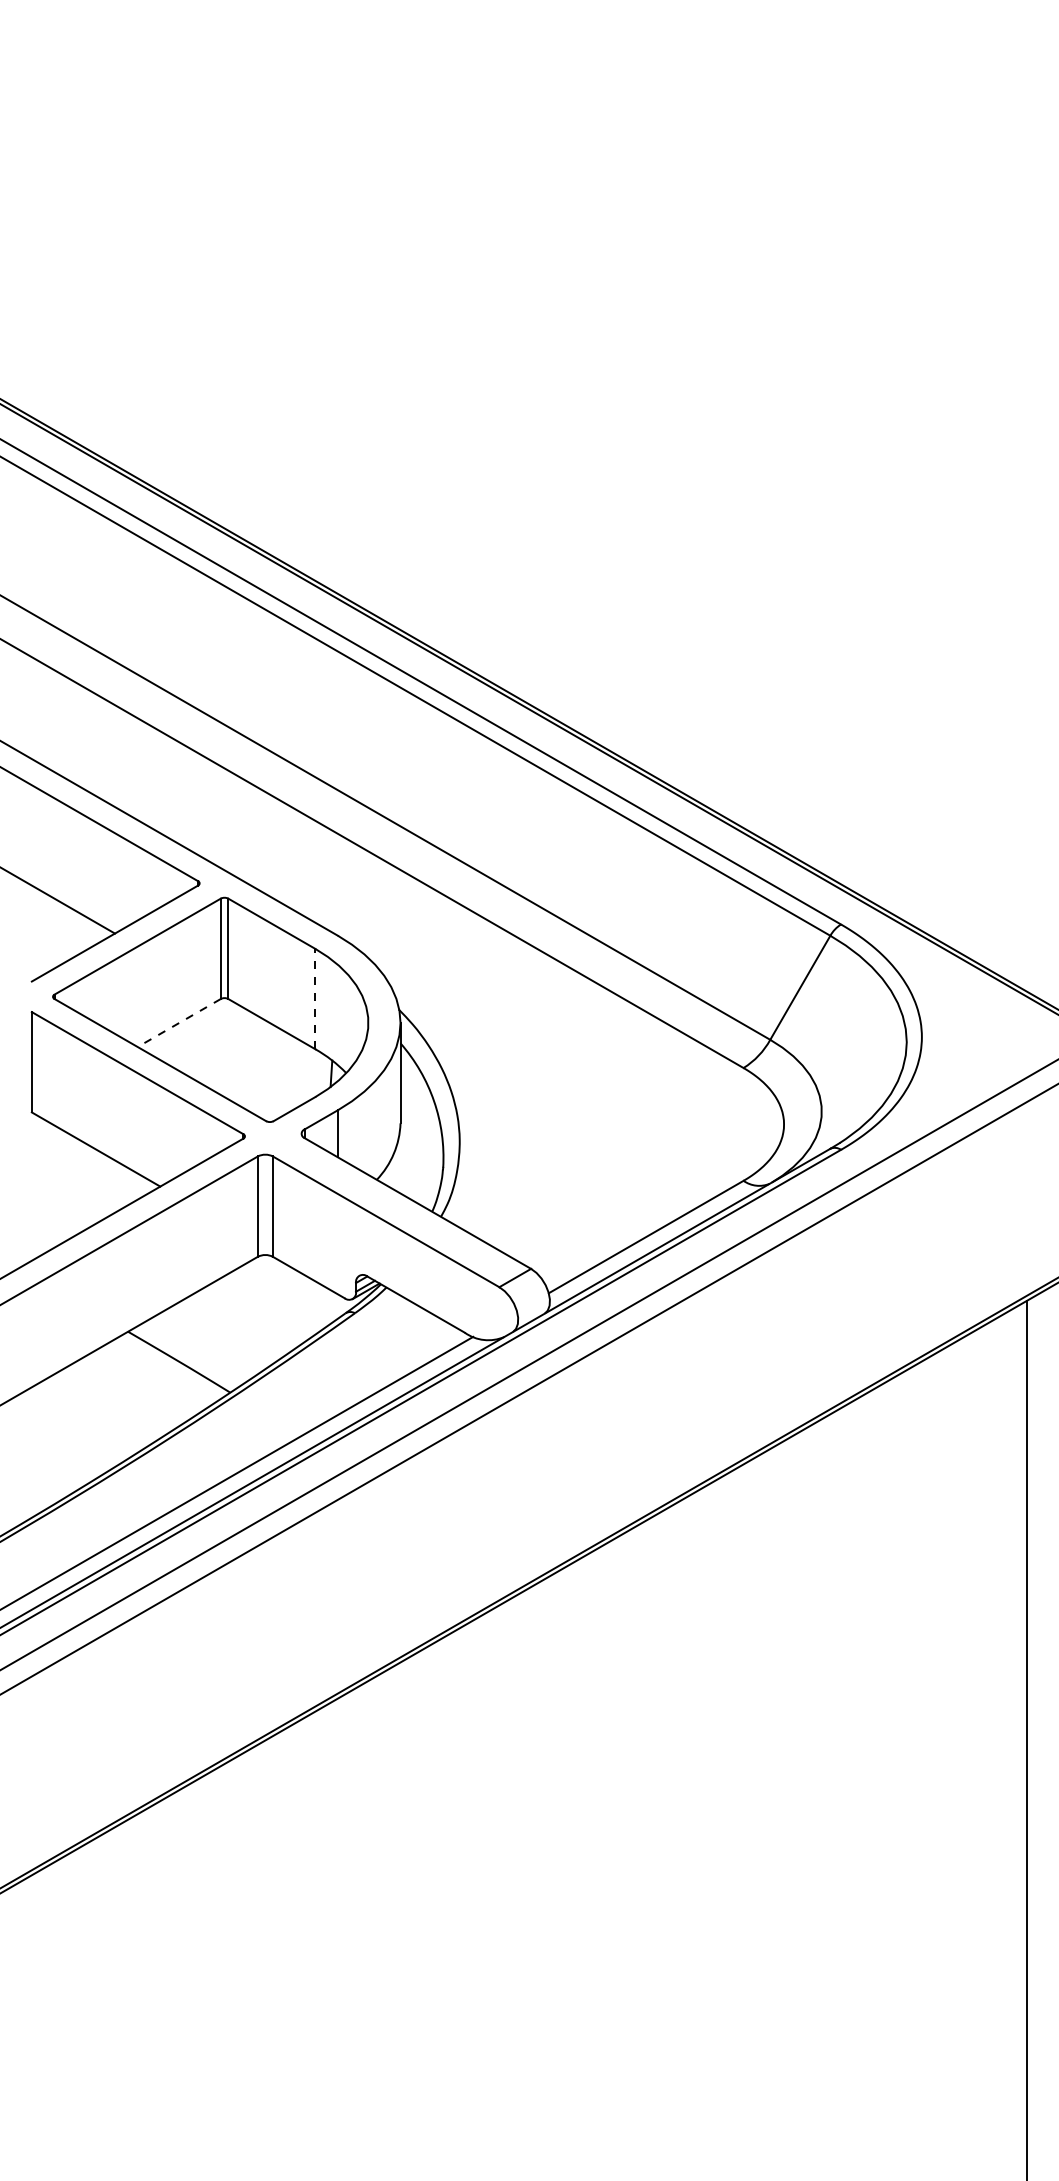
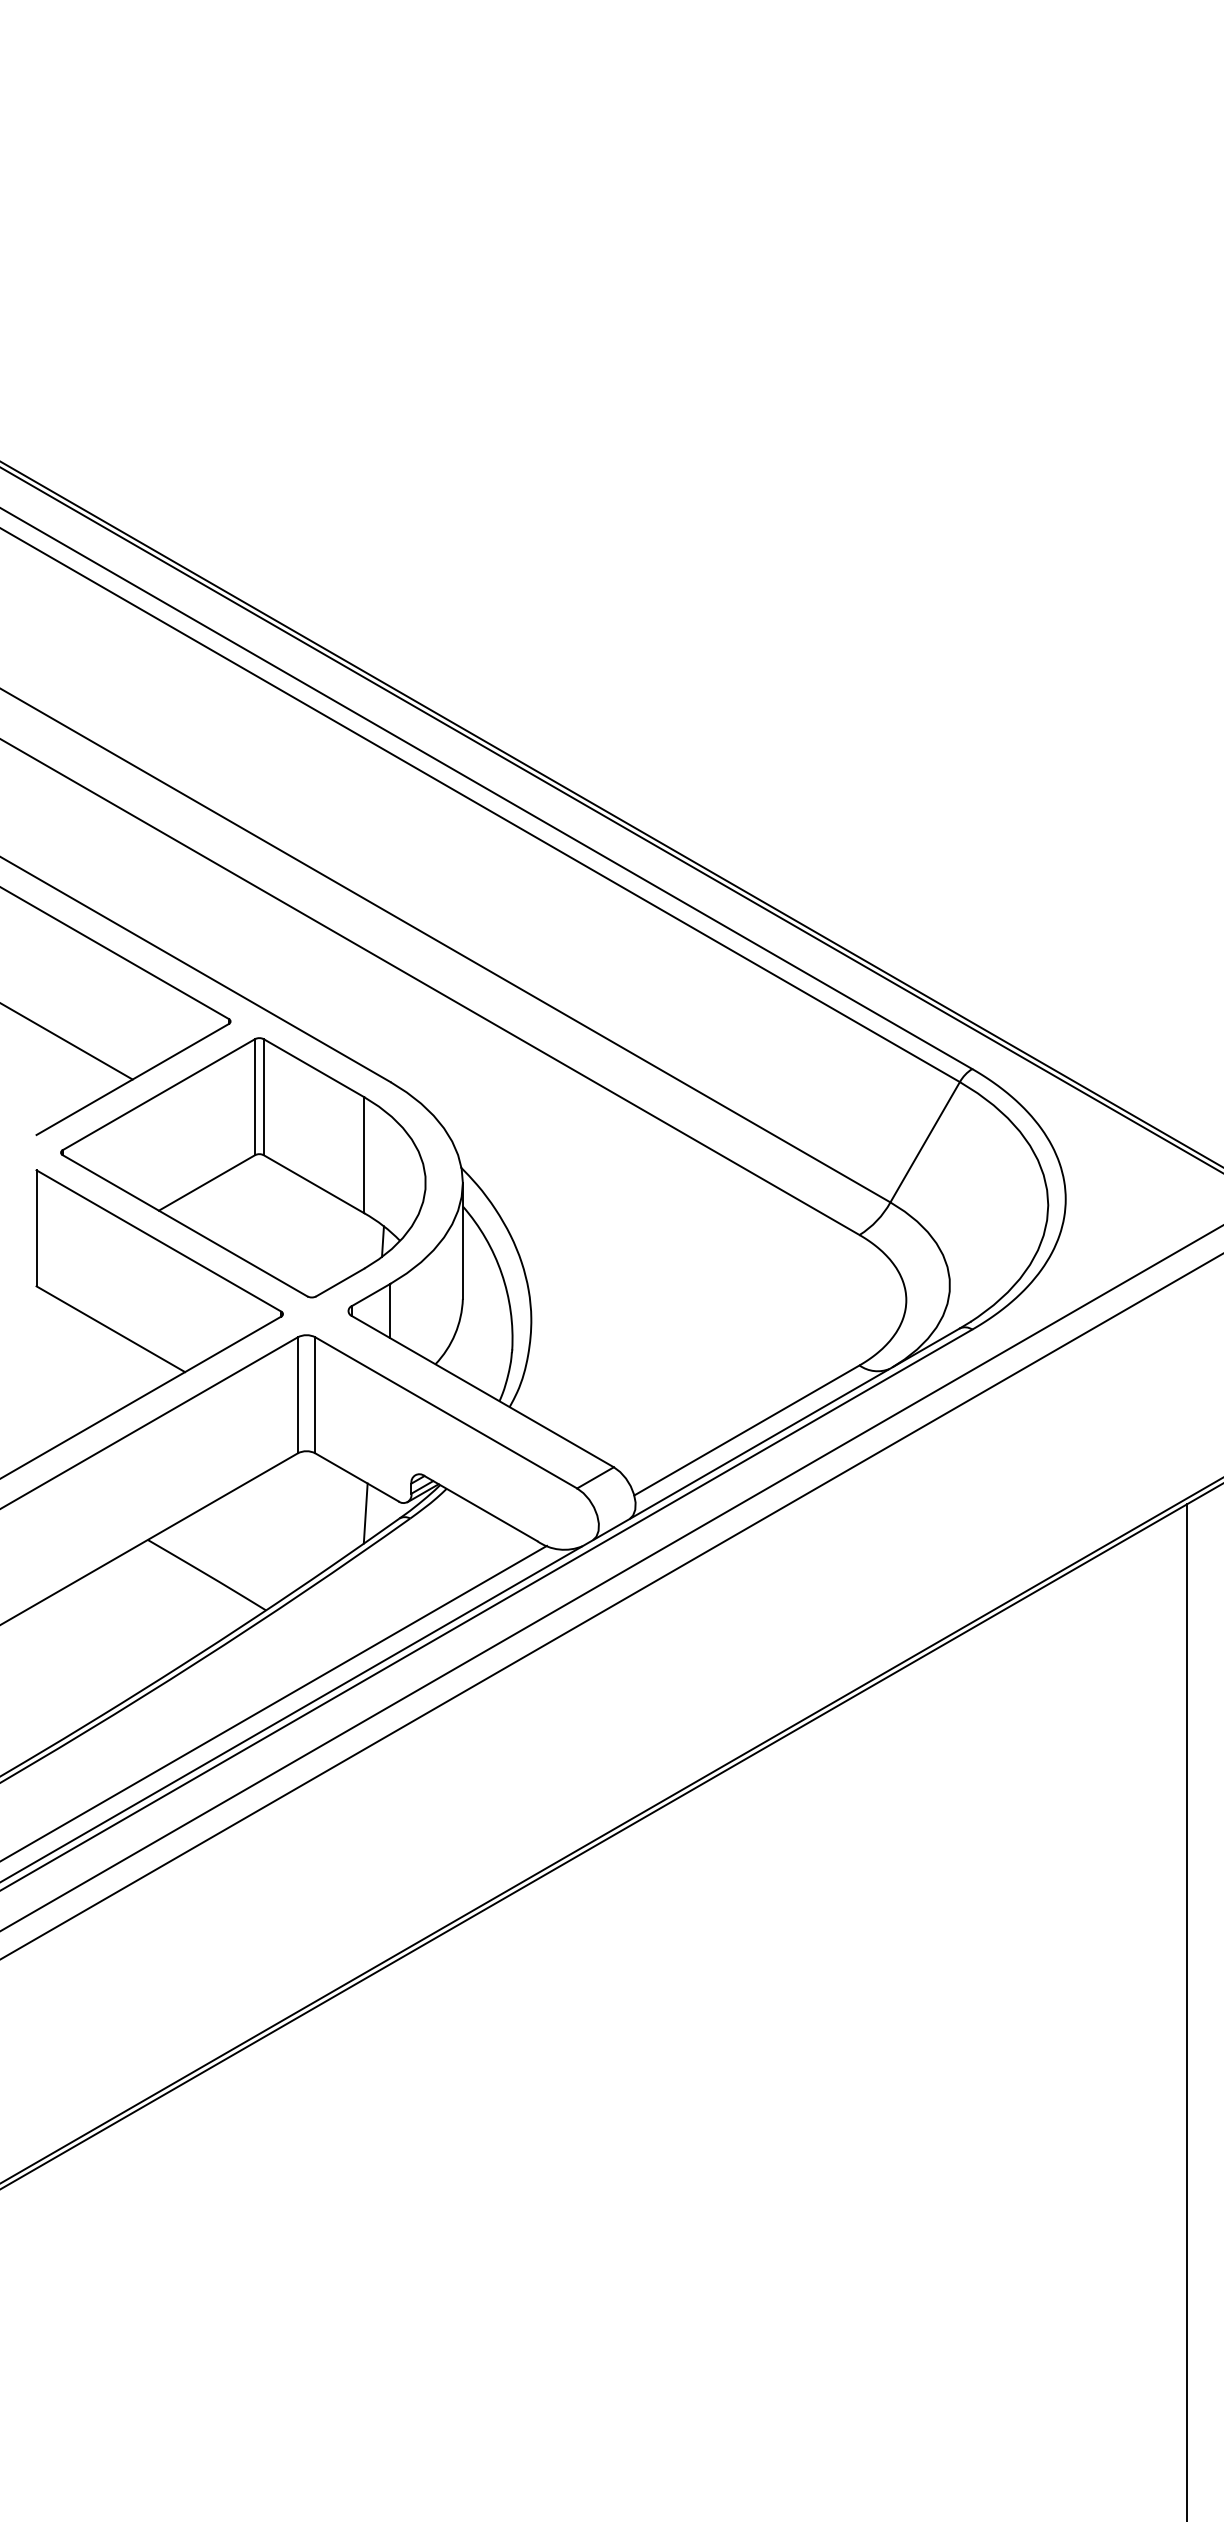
line: (315, 998) -> (364, 1154), dashed -> solid
line: (178, 1023) -> (206, 1183), dashed -> solid
line: (316, 1308) -> (365, 1513), added

